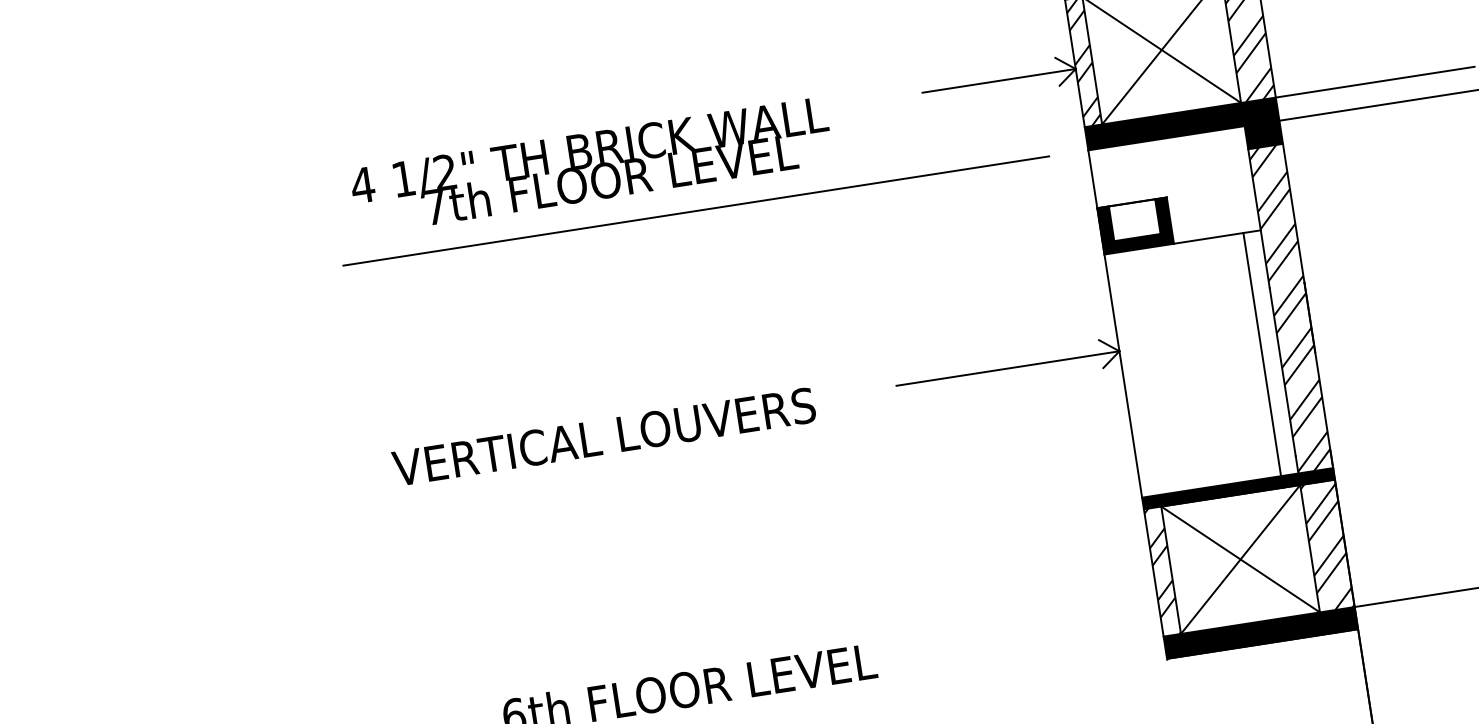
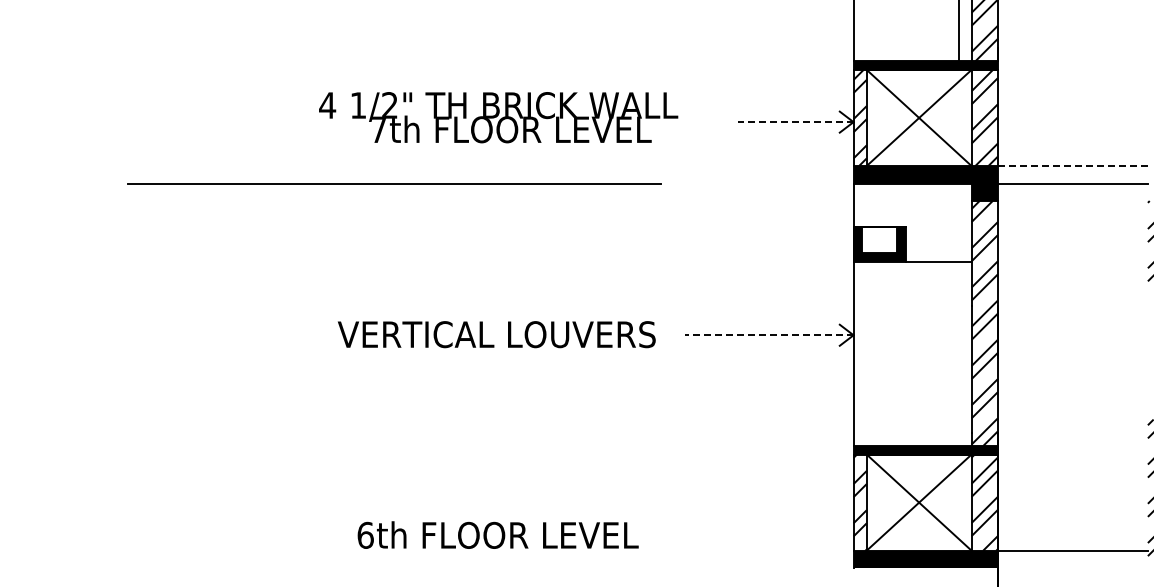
line: (998, 81) -> (795, 122), solid -> dashed
line: (1376, 82) -> (1073, 166), solid -> dashed
text: (591, 166) -> (498, 117), moved
line: (696, 210) -> (394, 183), moved
line: (1263, 360) -> (958, 358), removed
line: (1006, 369) -> (768, 335), solid -> dashed
text: (603, 436) -> (496, 334), moved

